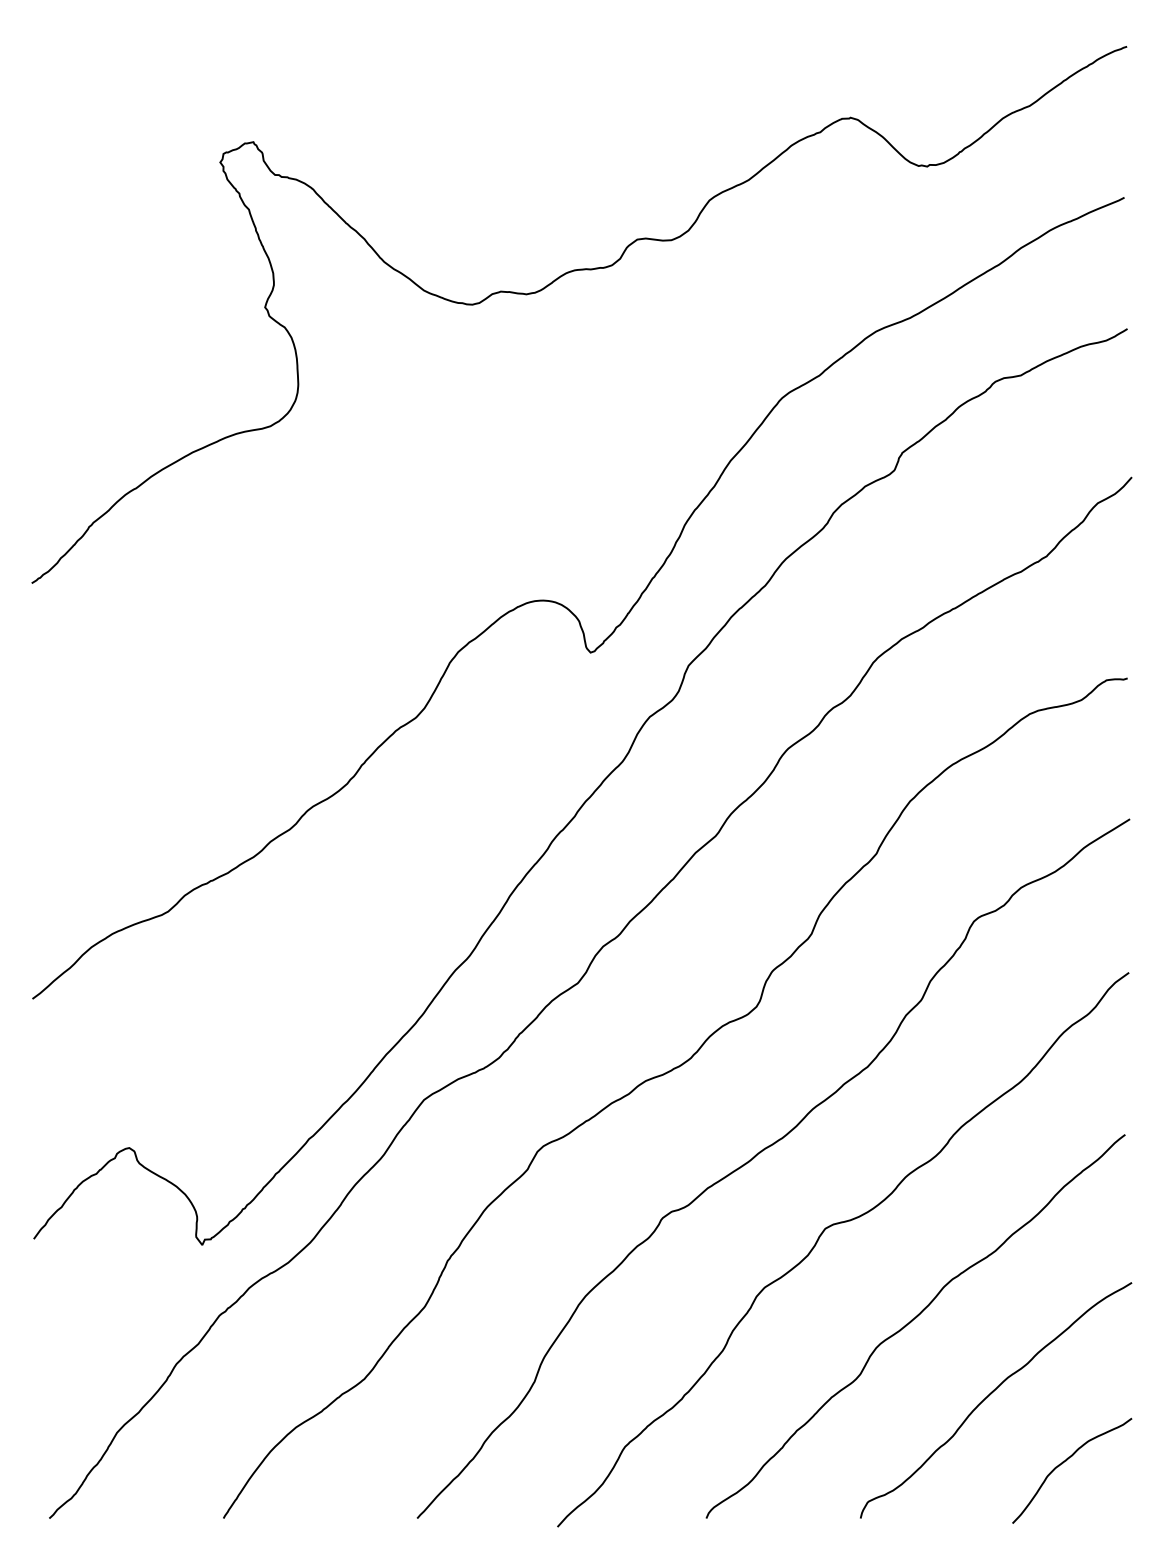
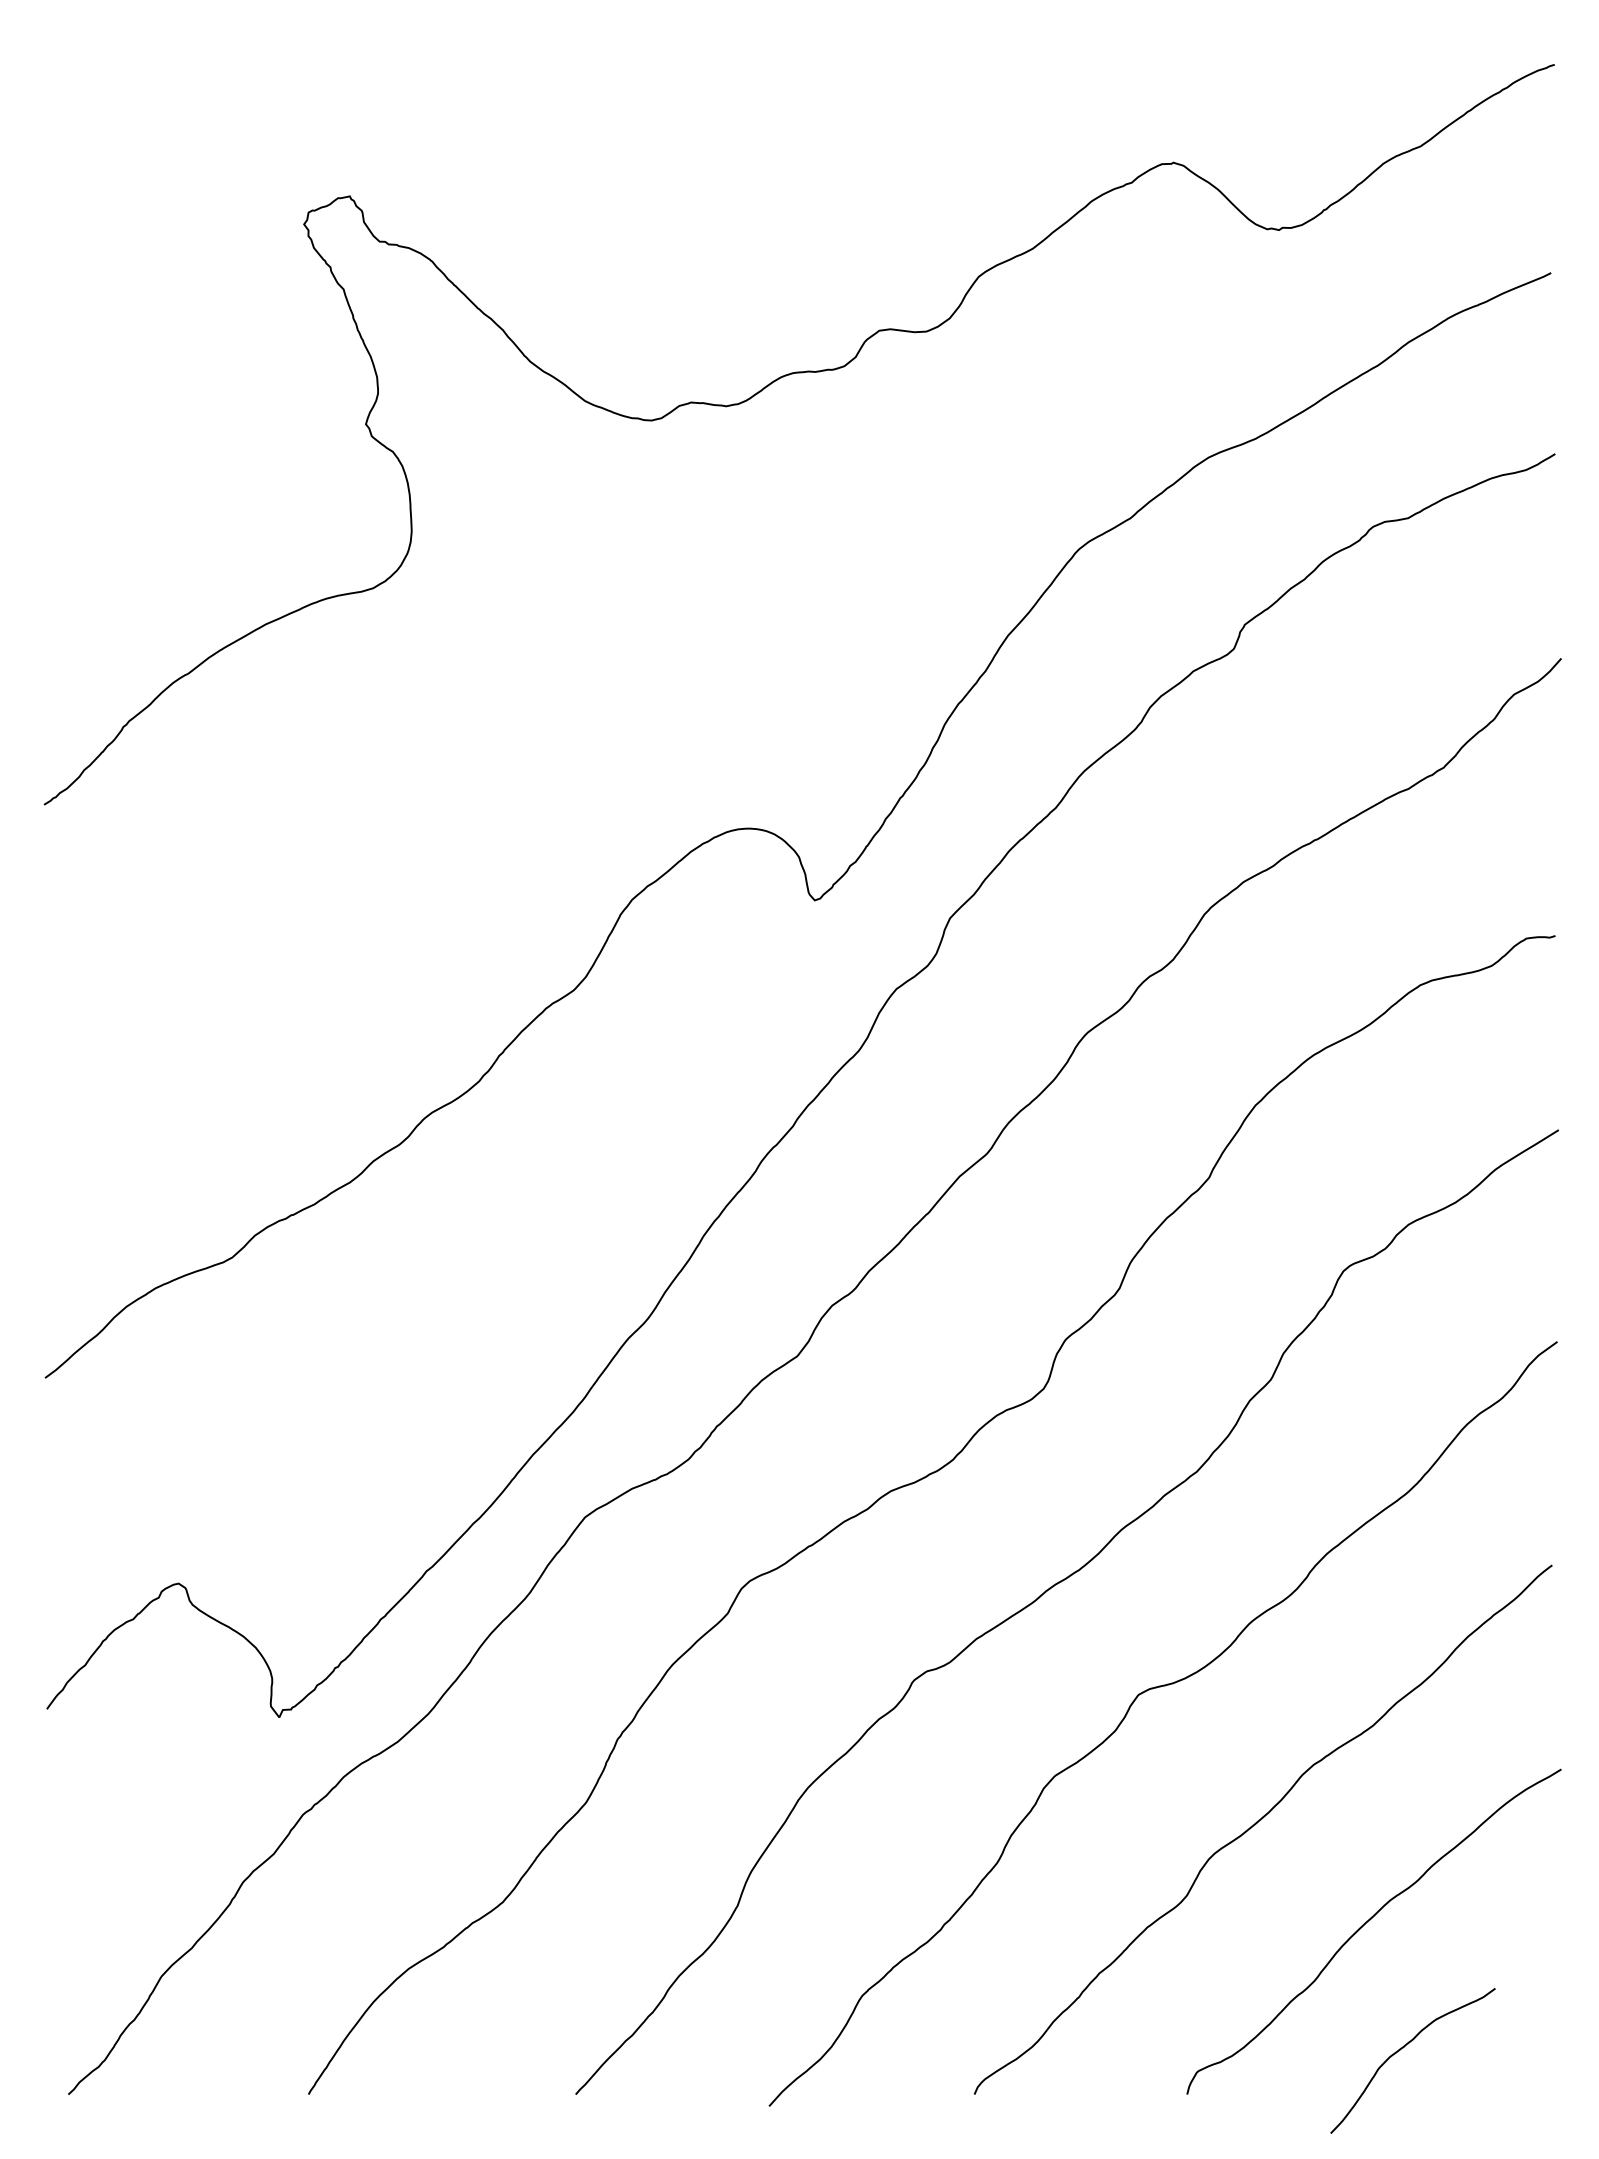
curve: (1065, 1461) -> (1403, 2048), moved

